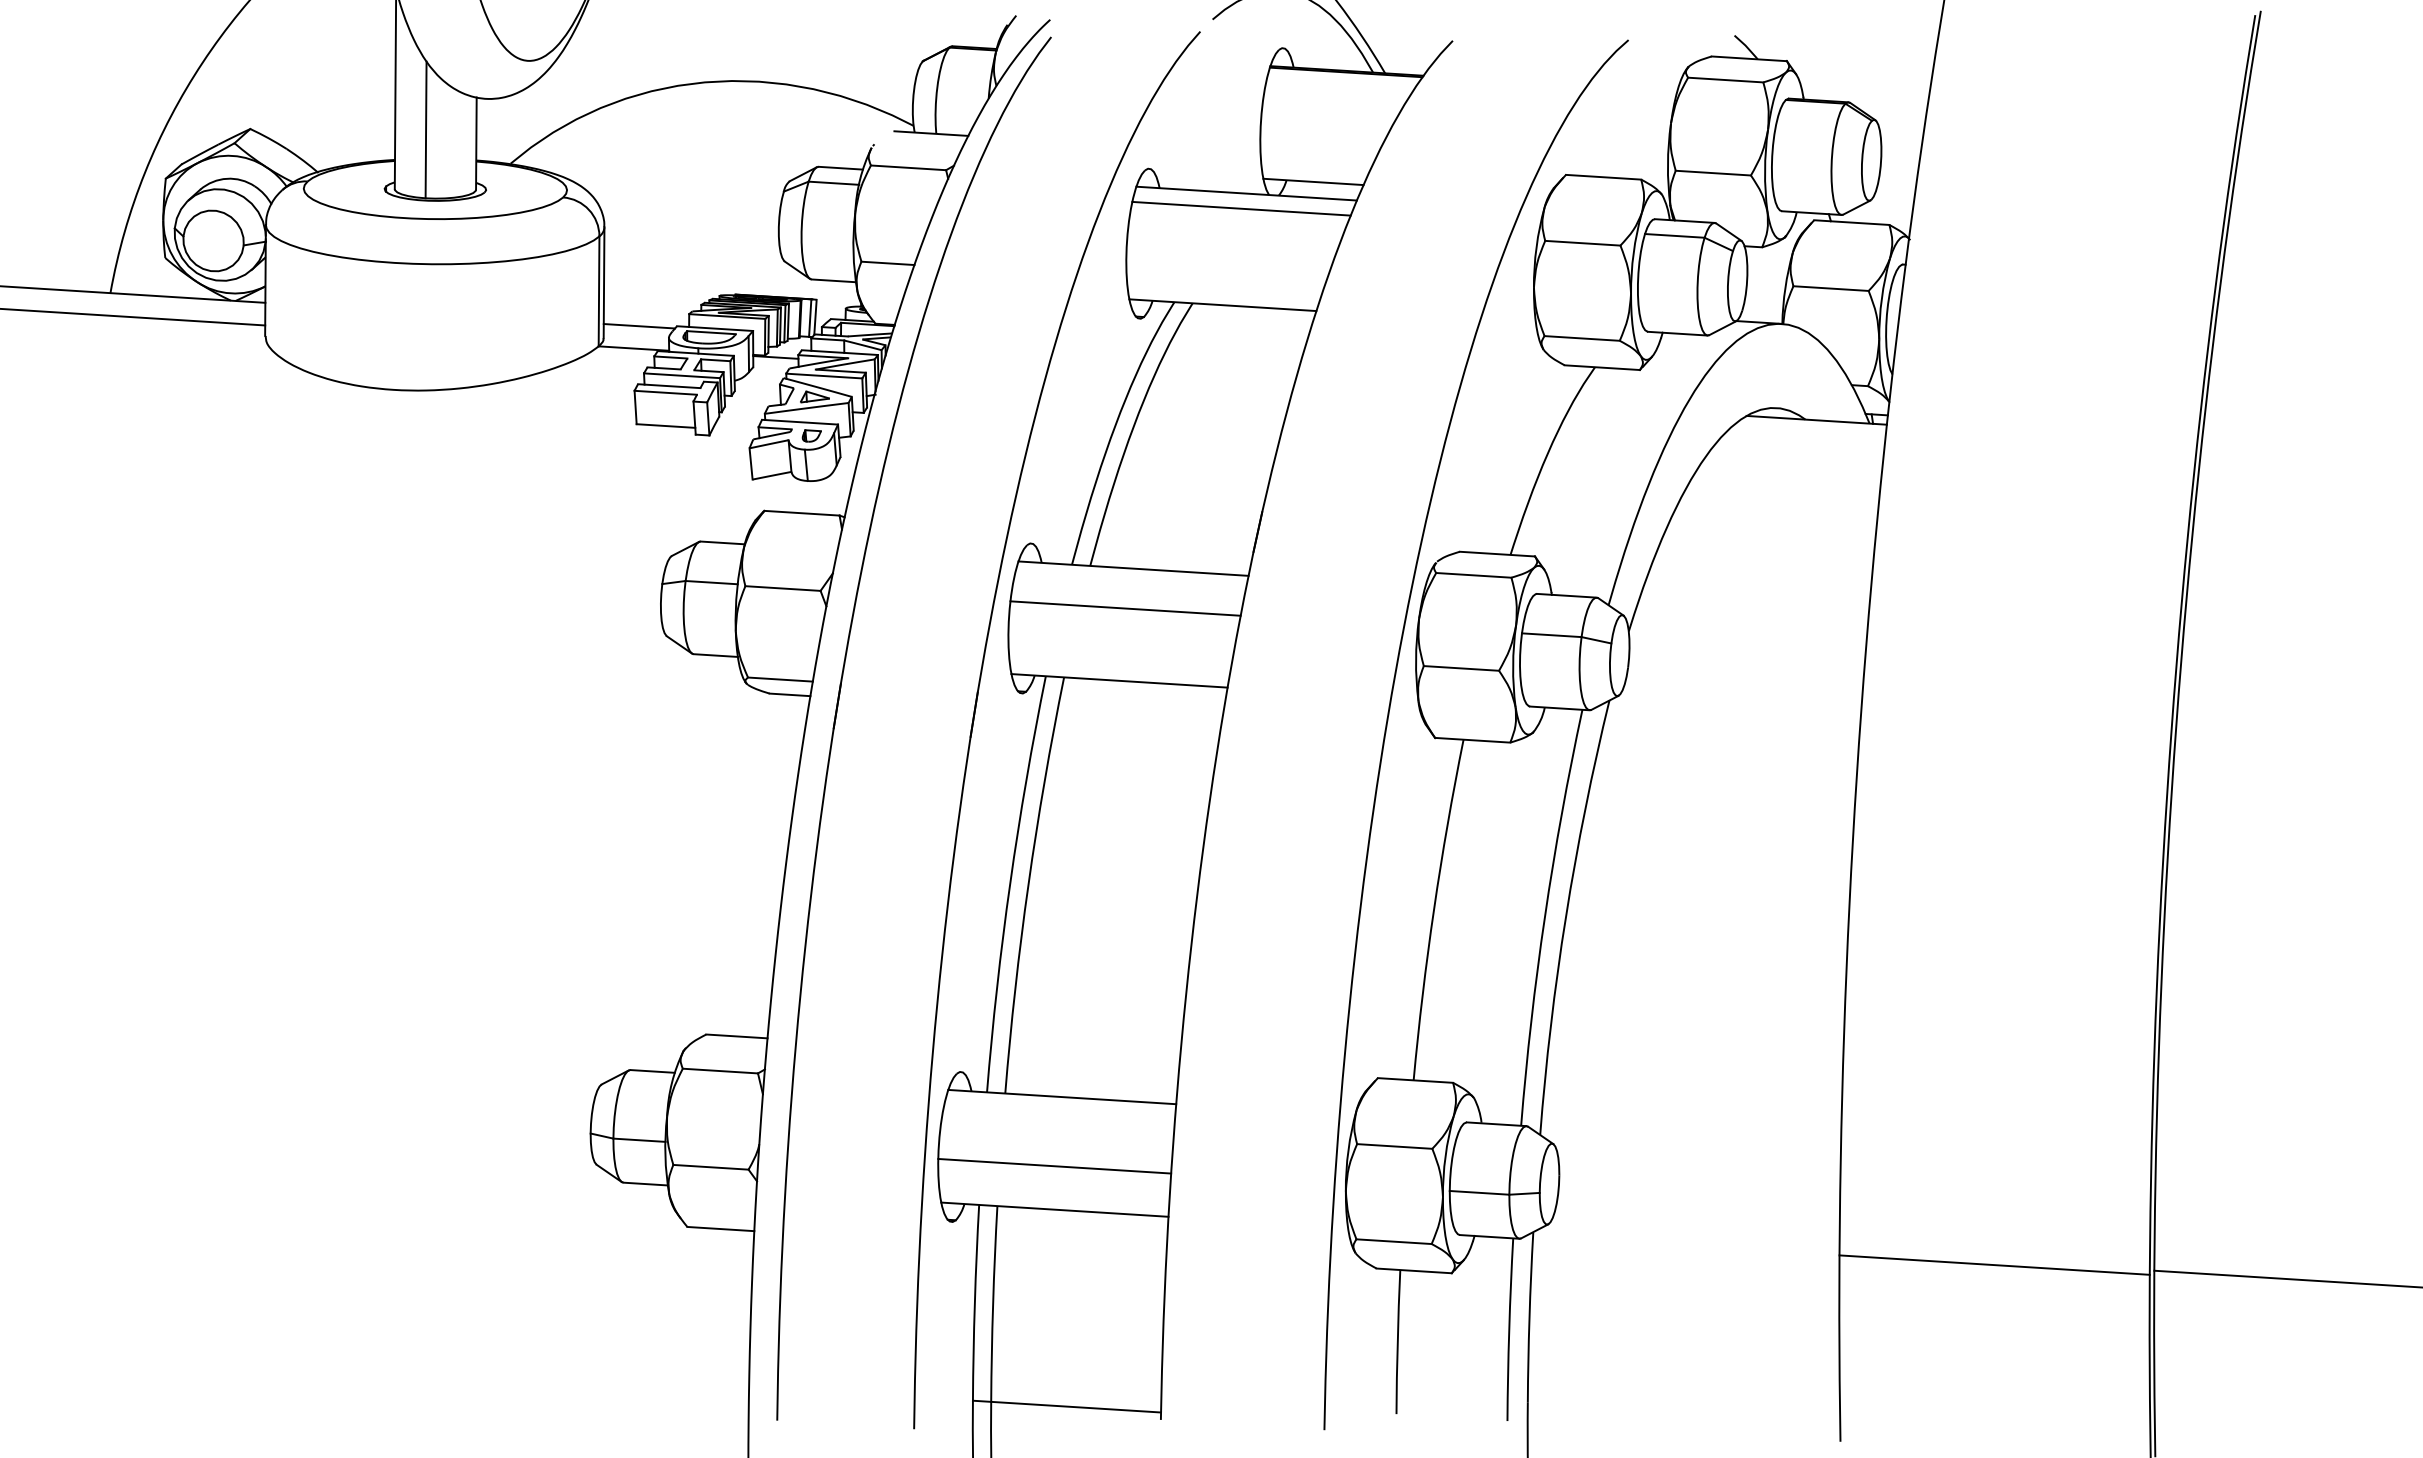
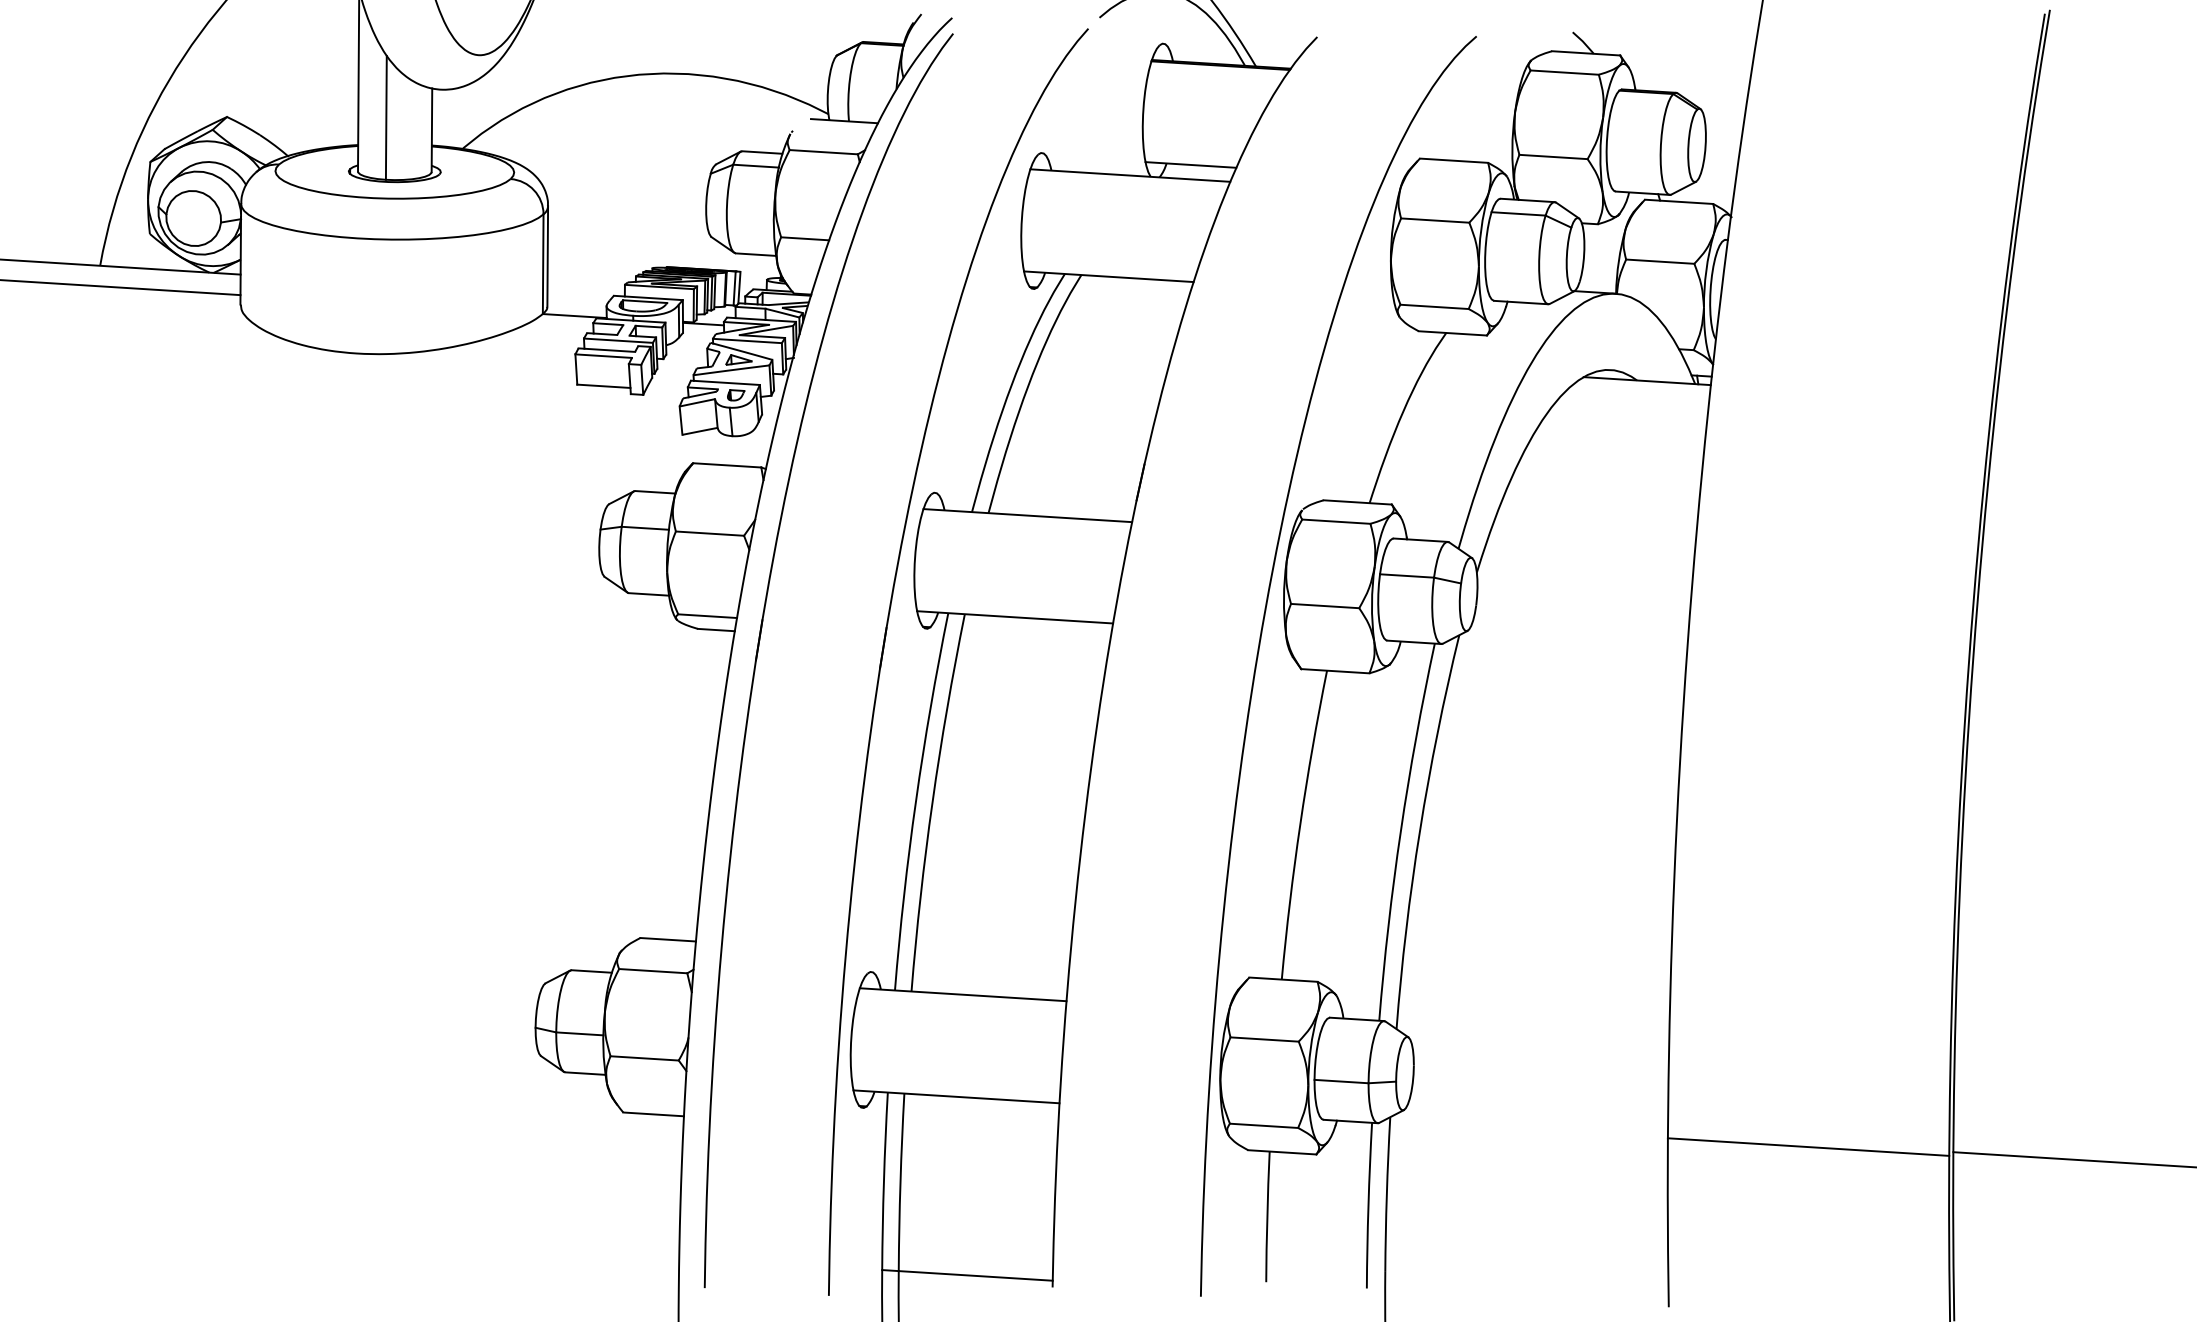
line: (1241, 208) -> (1125, 189), removed
line: (639, 326) -> (579, 296), removed
line: (1125, 608) -> (1020, 551), removed
line: (1054, 1165) -> (956, 1056), removed

